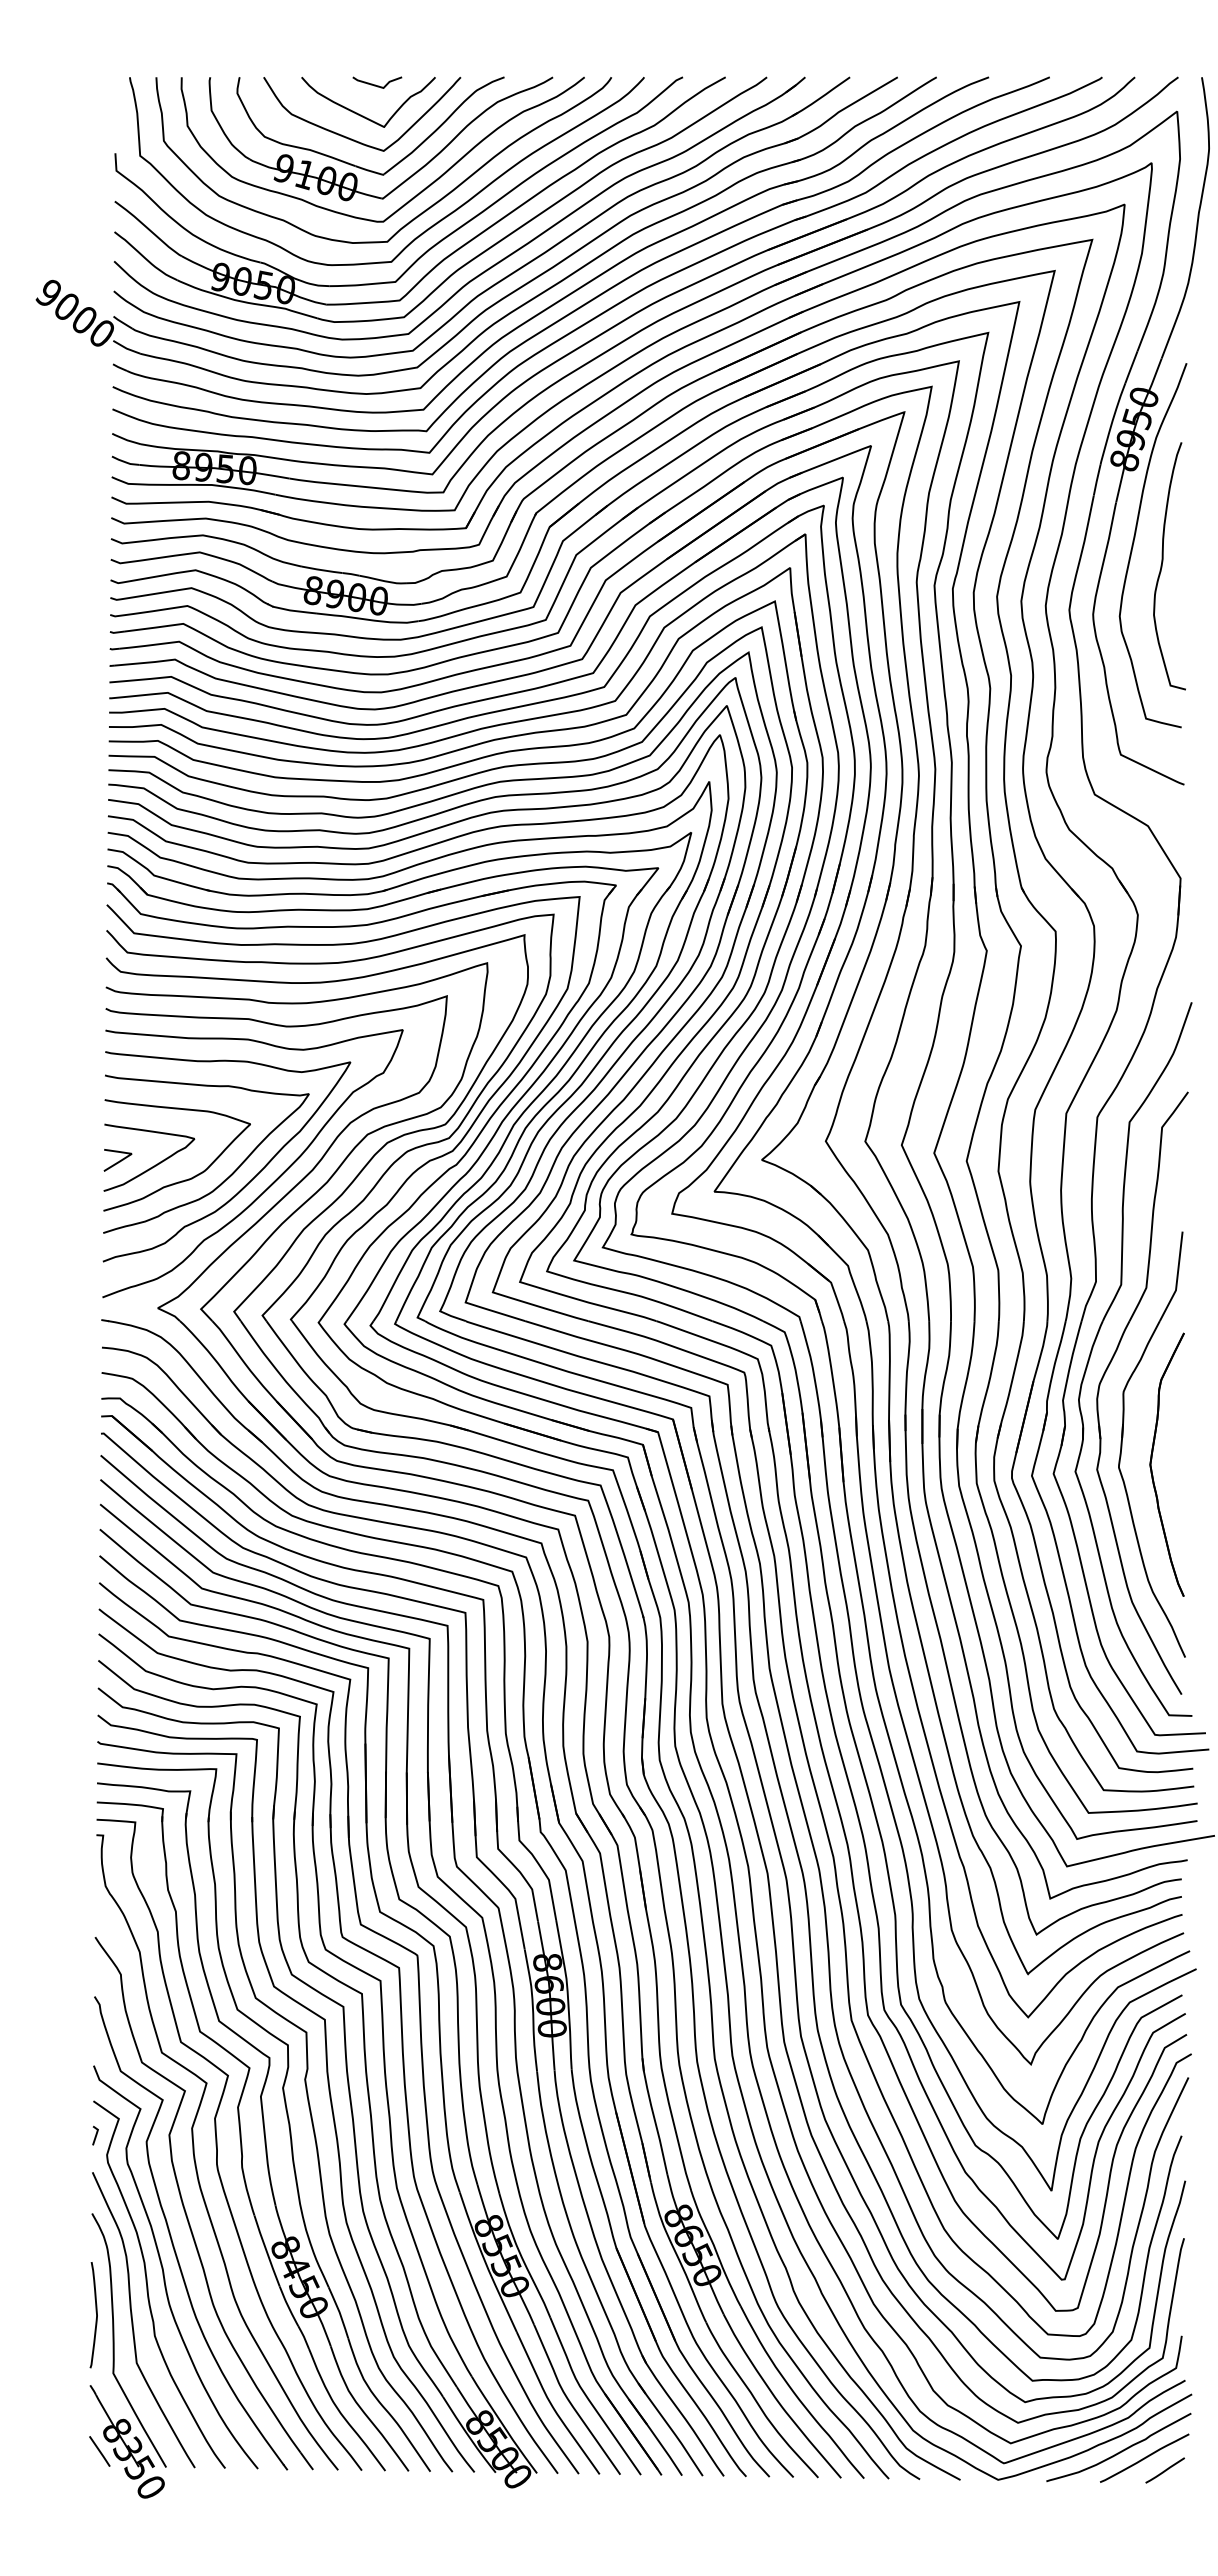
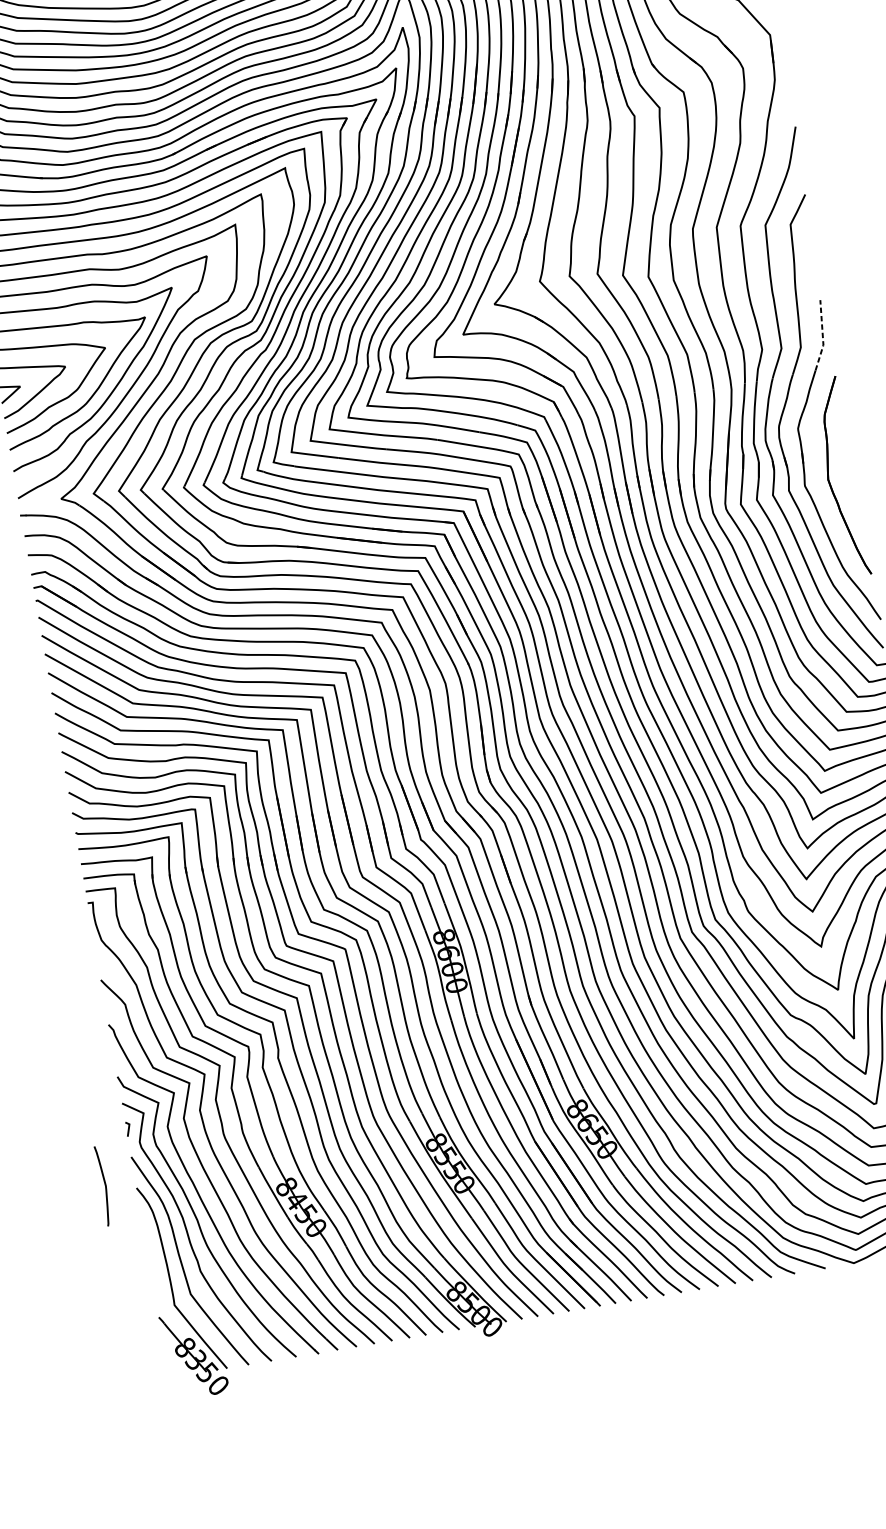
line: (1177, 1278) -> (822, 336), solid -> dashed
curve: (96, 2315) -> (105, 1185), moved
line: (99, 2451) -> (174, 1365), removed

